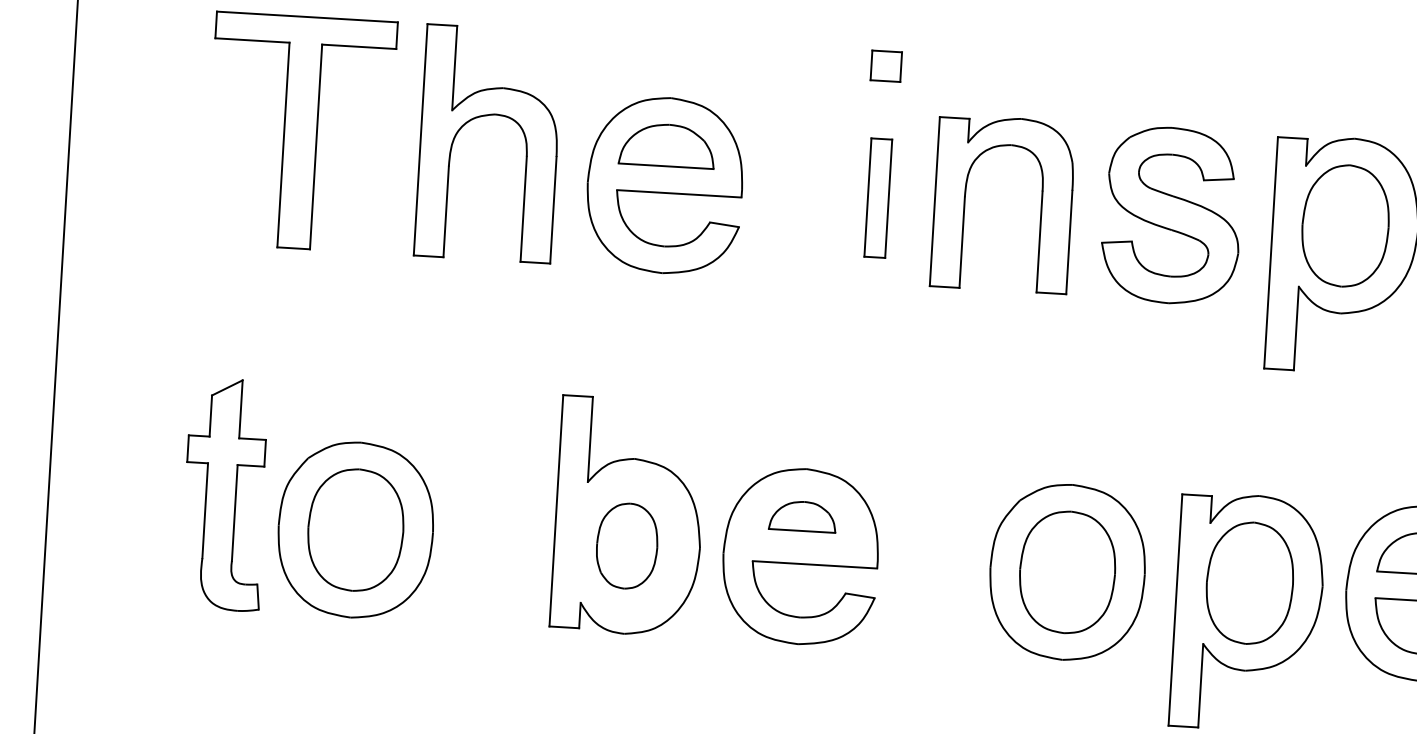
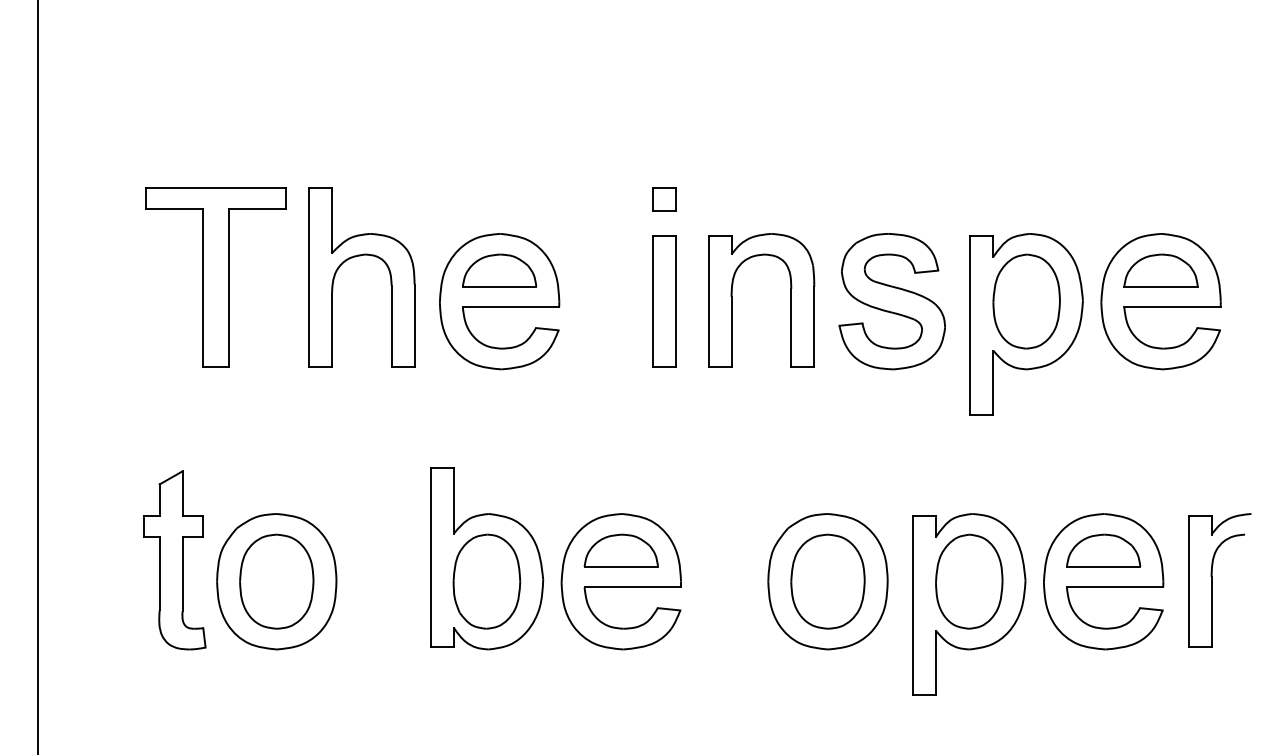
part: (877, 198) -> (664, 301), size x1.43
part: (802, 516) -> (620, 550), size x1.43
part: (626, 545) -> (486, 581), size x1.43

